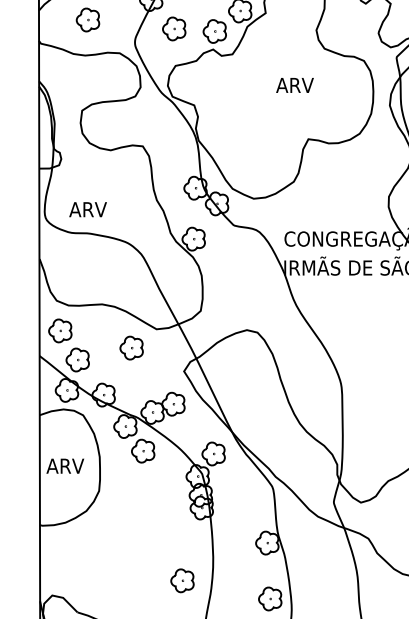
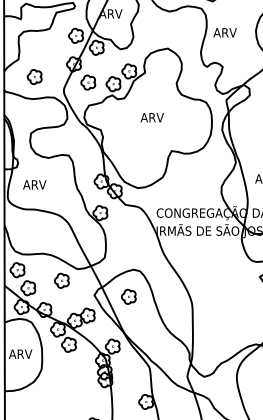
text: (293, 85) -> (151, 117), moved
text: (87, 209) -> (34, 184), moved
part: (238, 373) -> (128, 296), added

